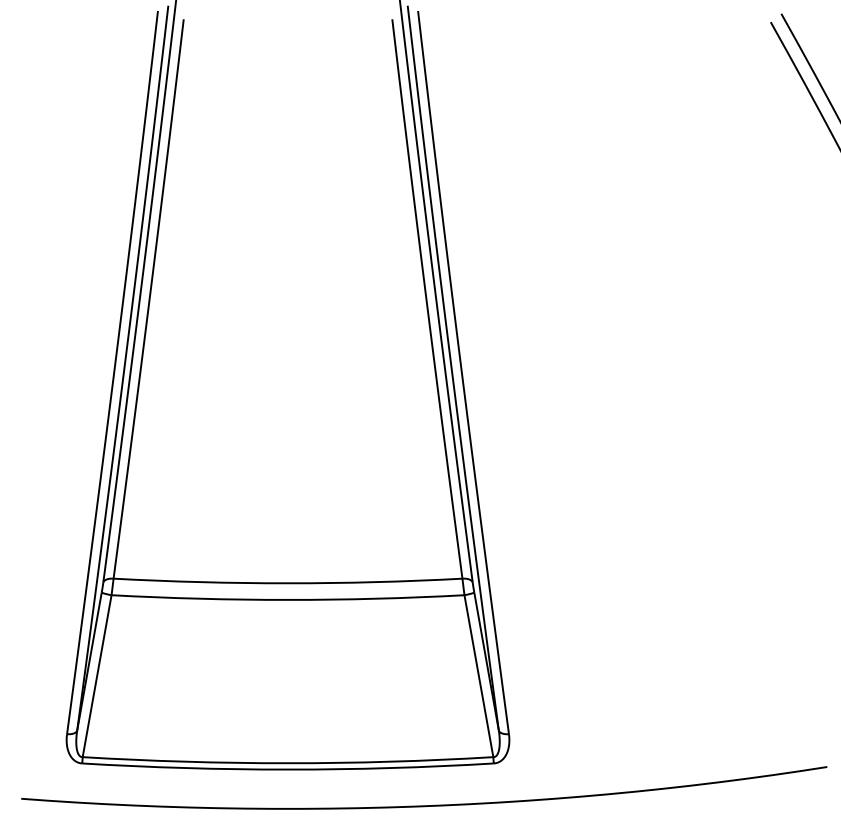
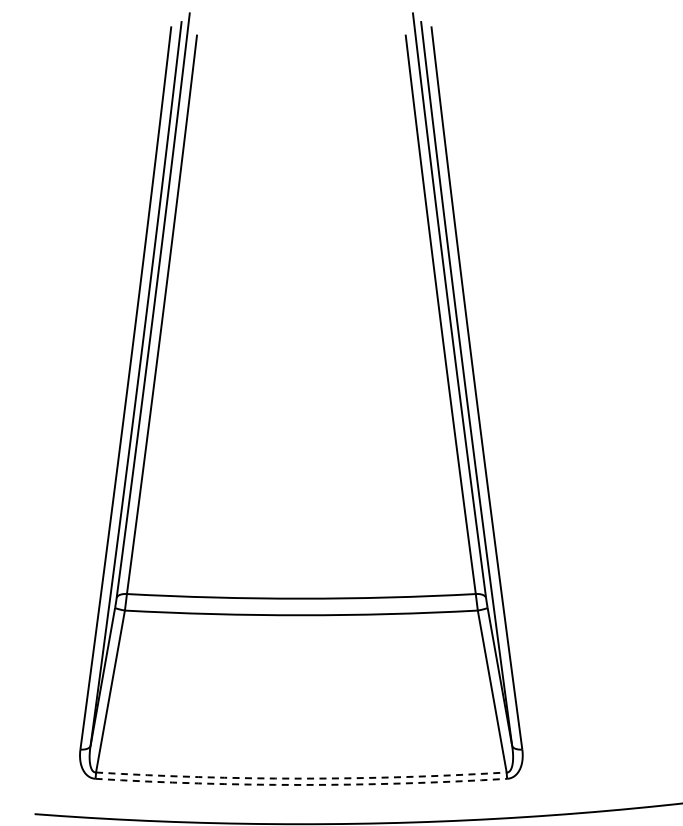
arc: (288, 763) -> (301, 778), solid -> dashed
arc: (288, 769) -> (301, 784), solid -> dashed

